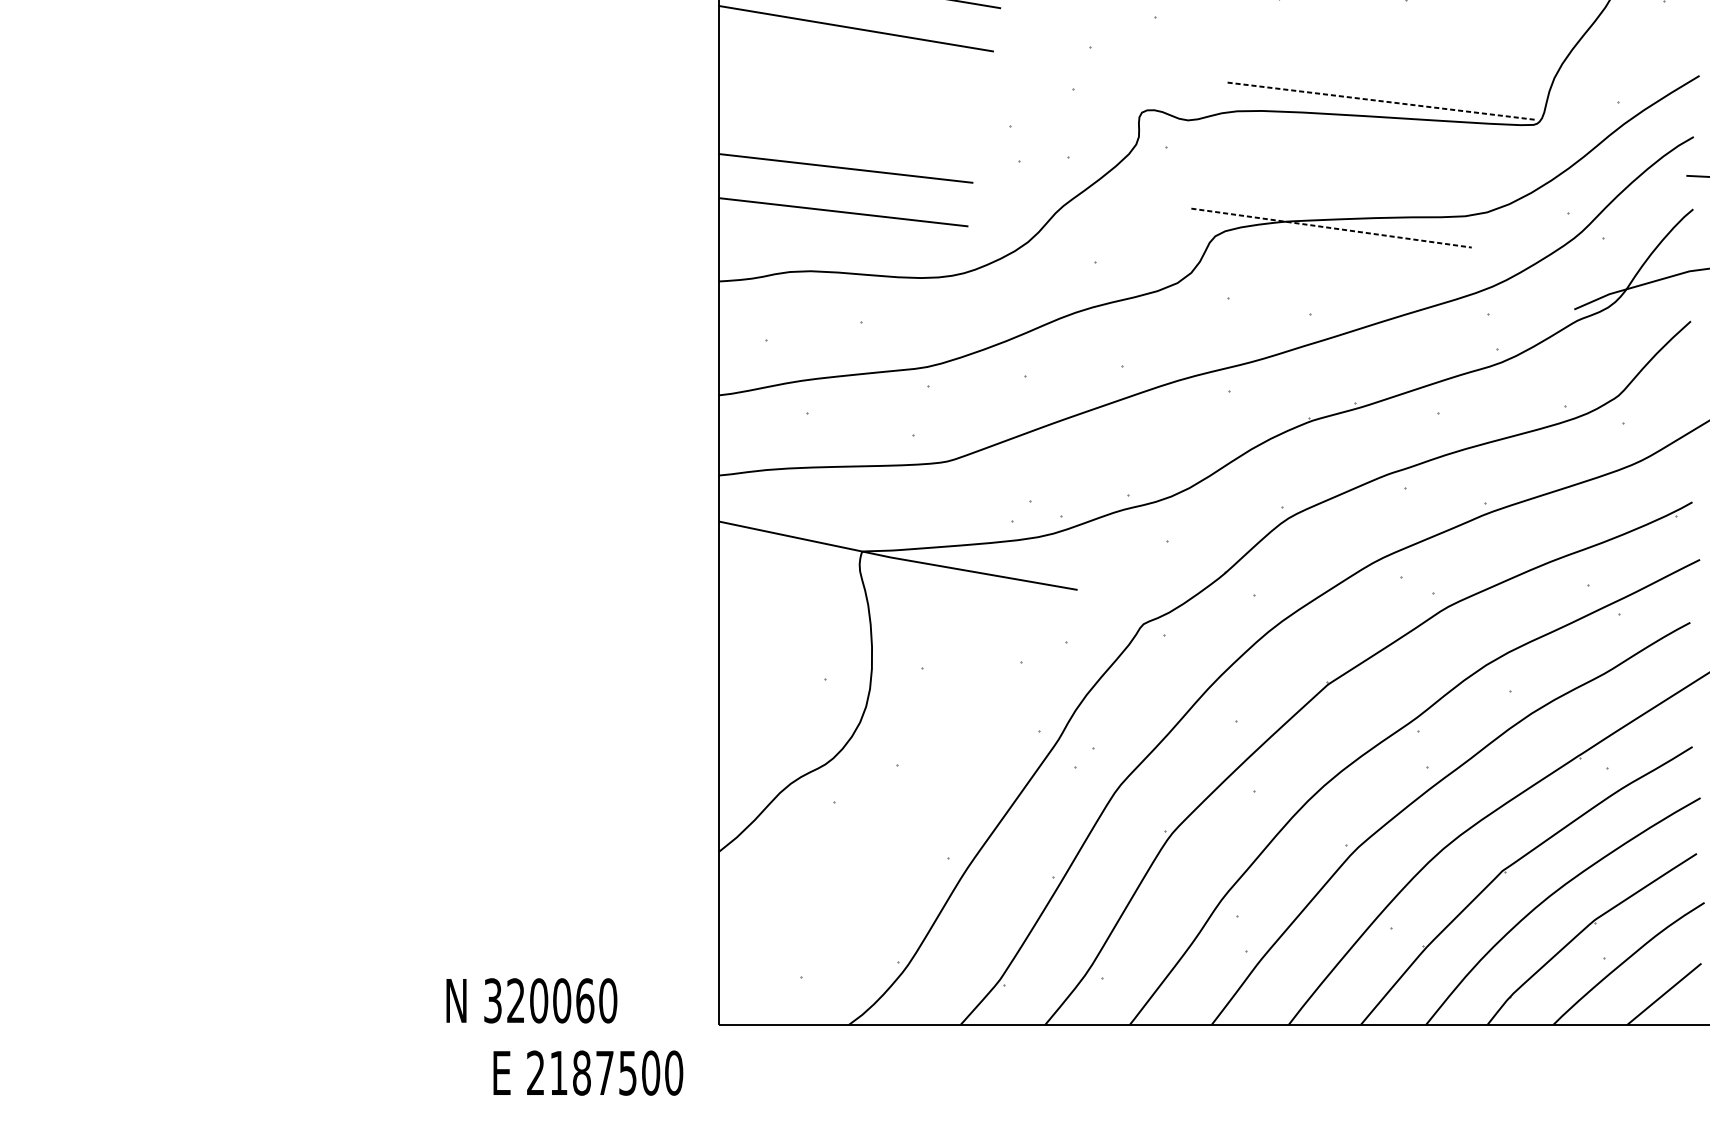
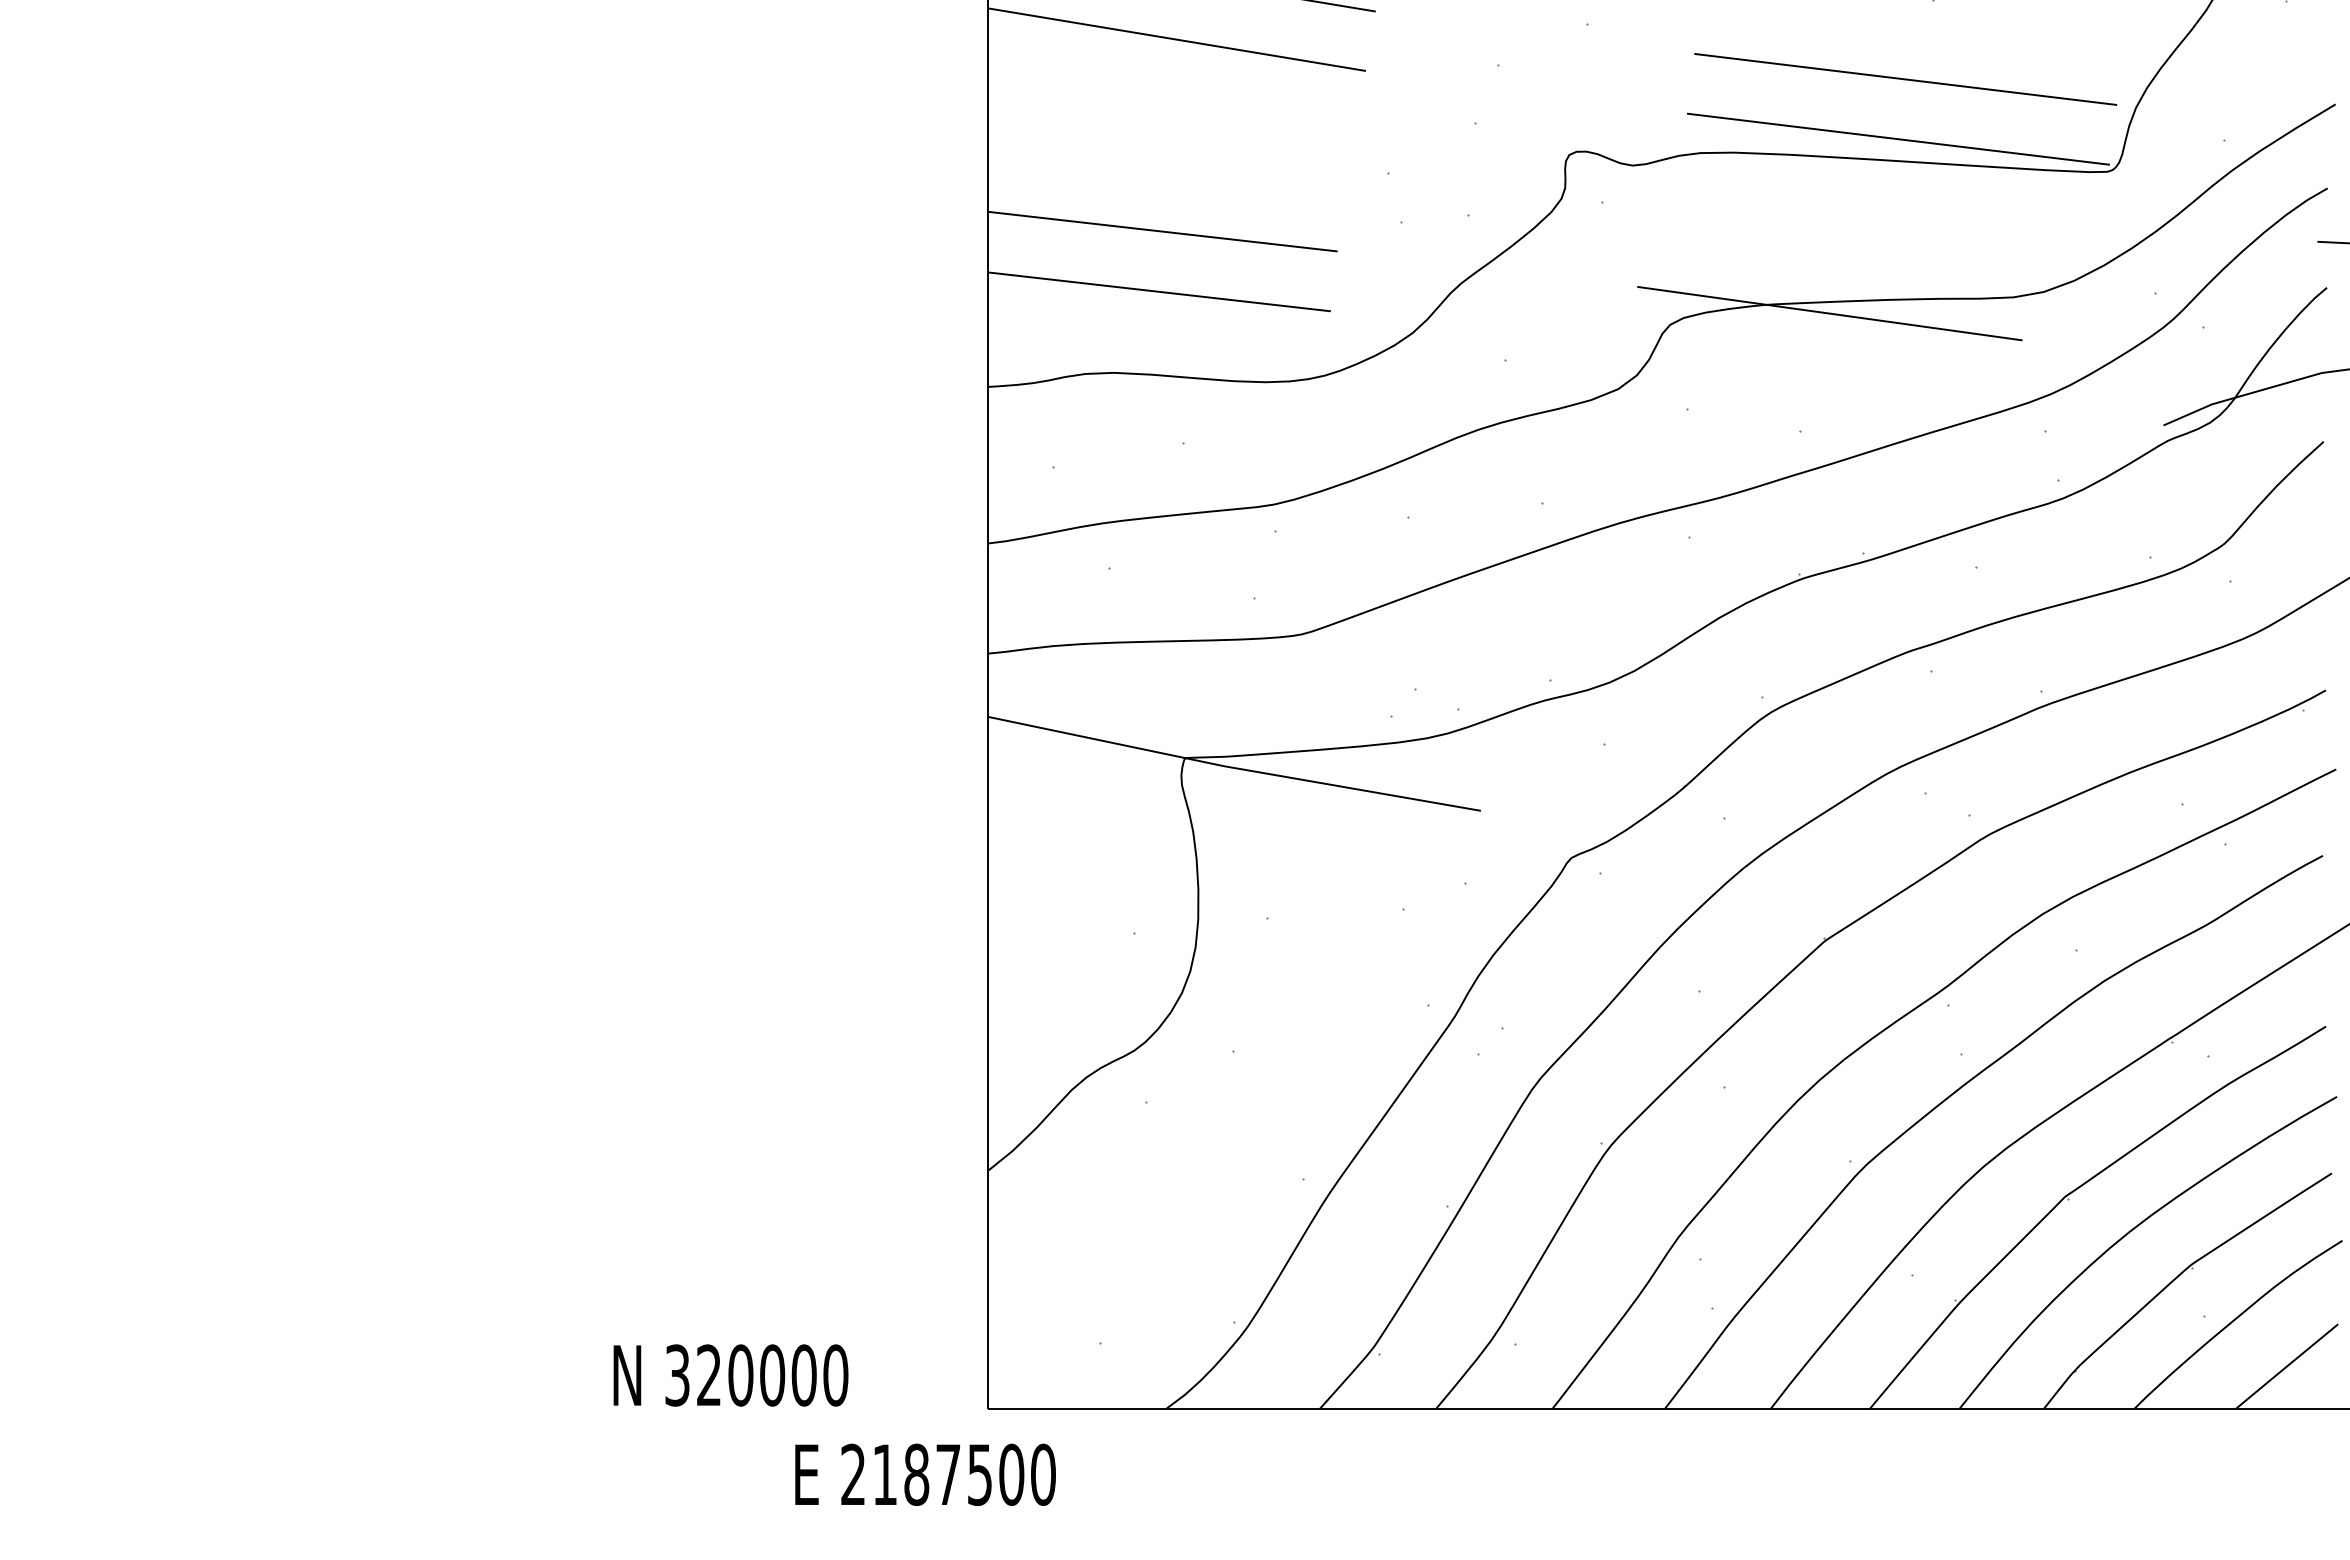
line: (1386, 57) -> (1905, 79), added
line: (1381, 101) -> (1898, 139), dashed -> solid
line: (1331, 228) -> (1829, 313), dashed -> solid
text: (584, 1000) -> (803, 1375), 320060 -> 320000
text: (588, 1072) -> (925, 1474), moved

